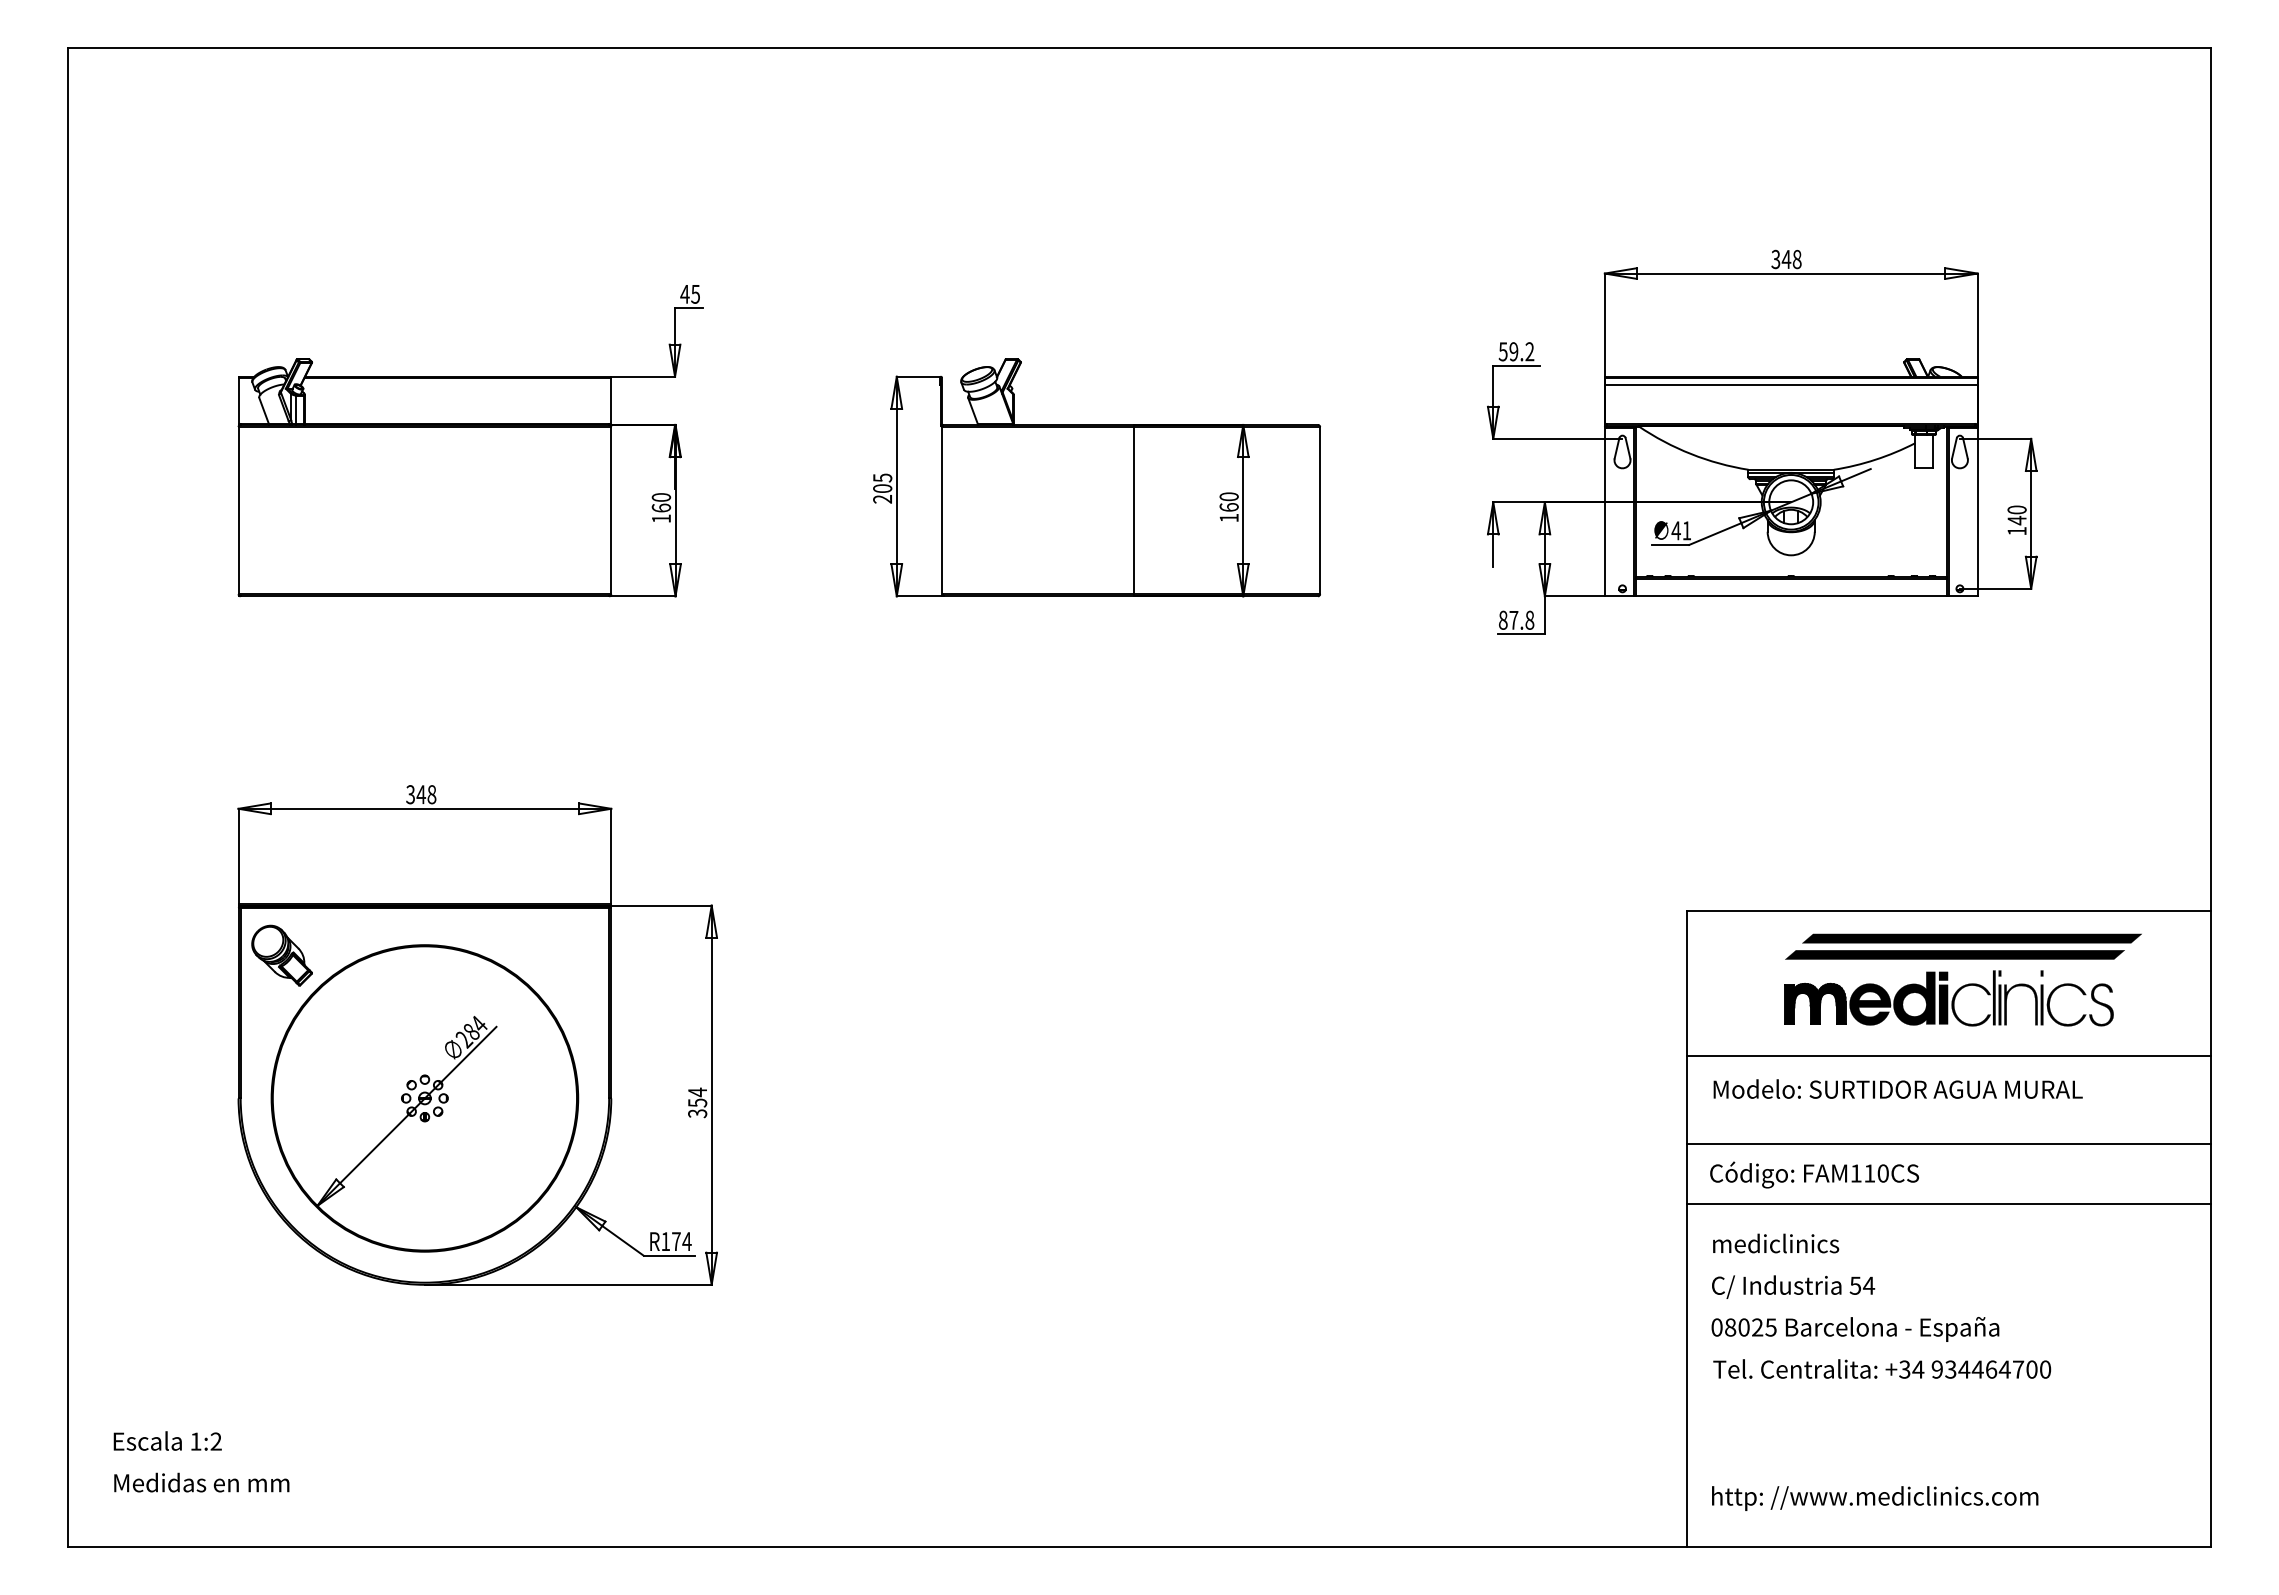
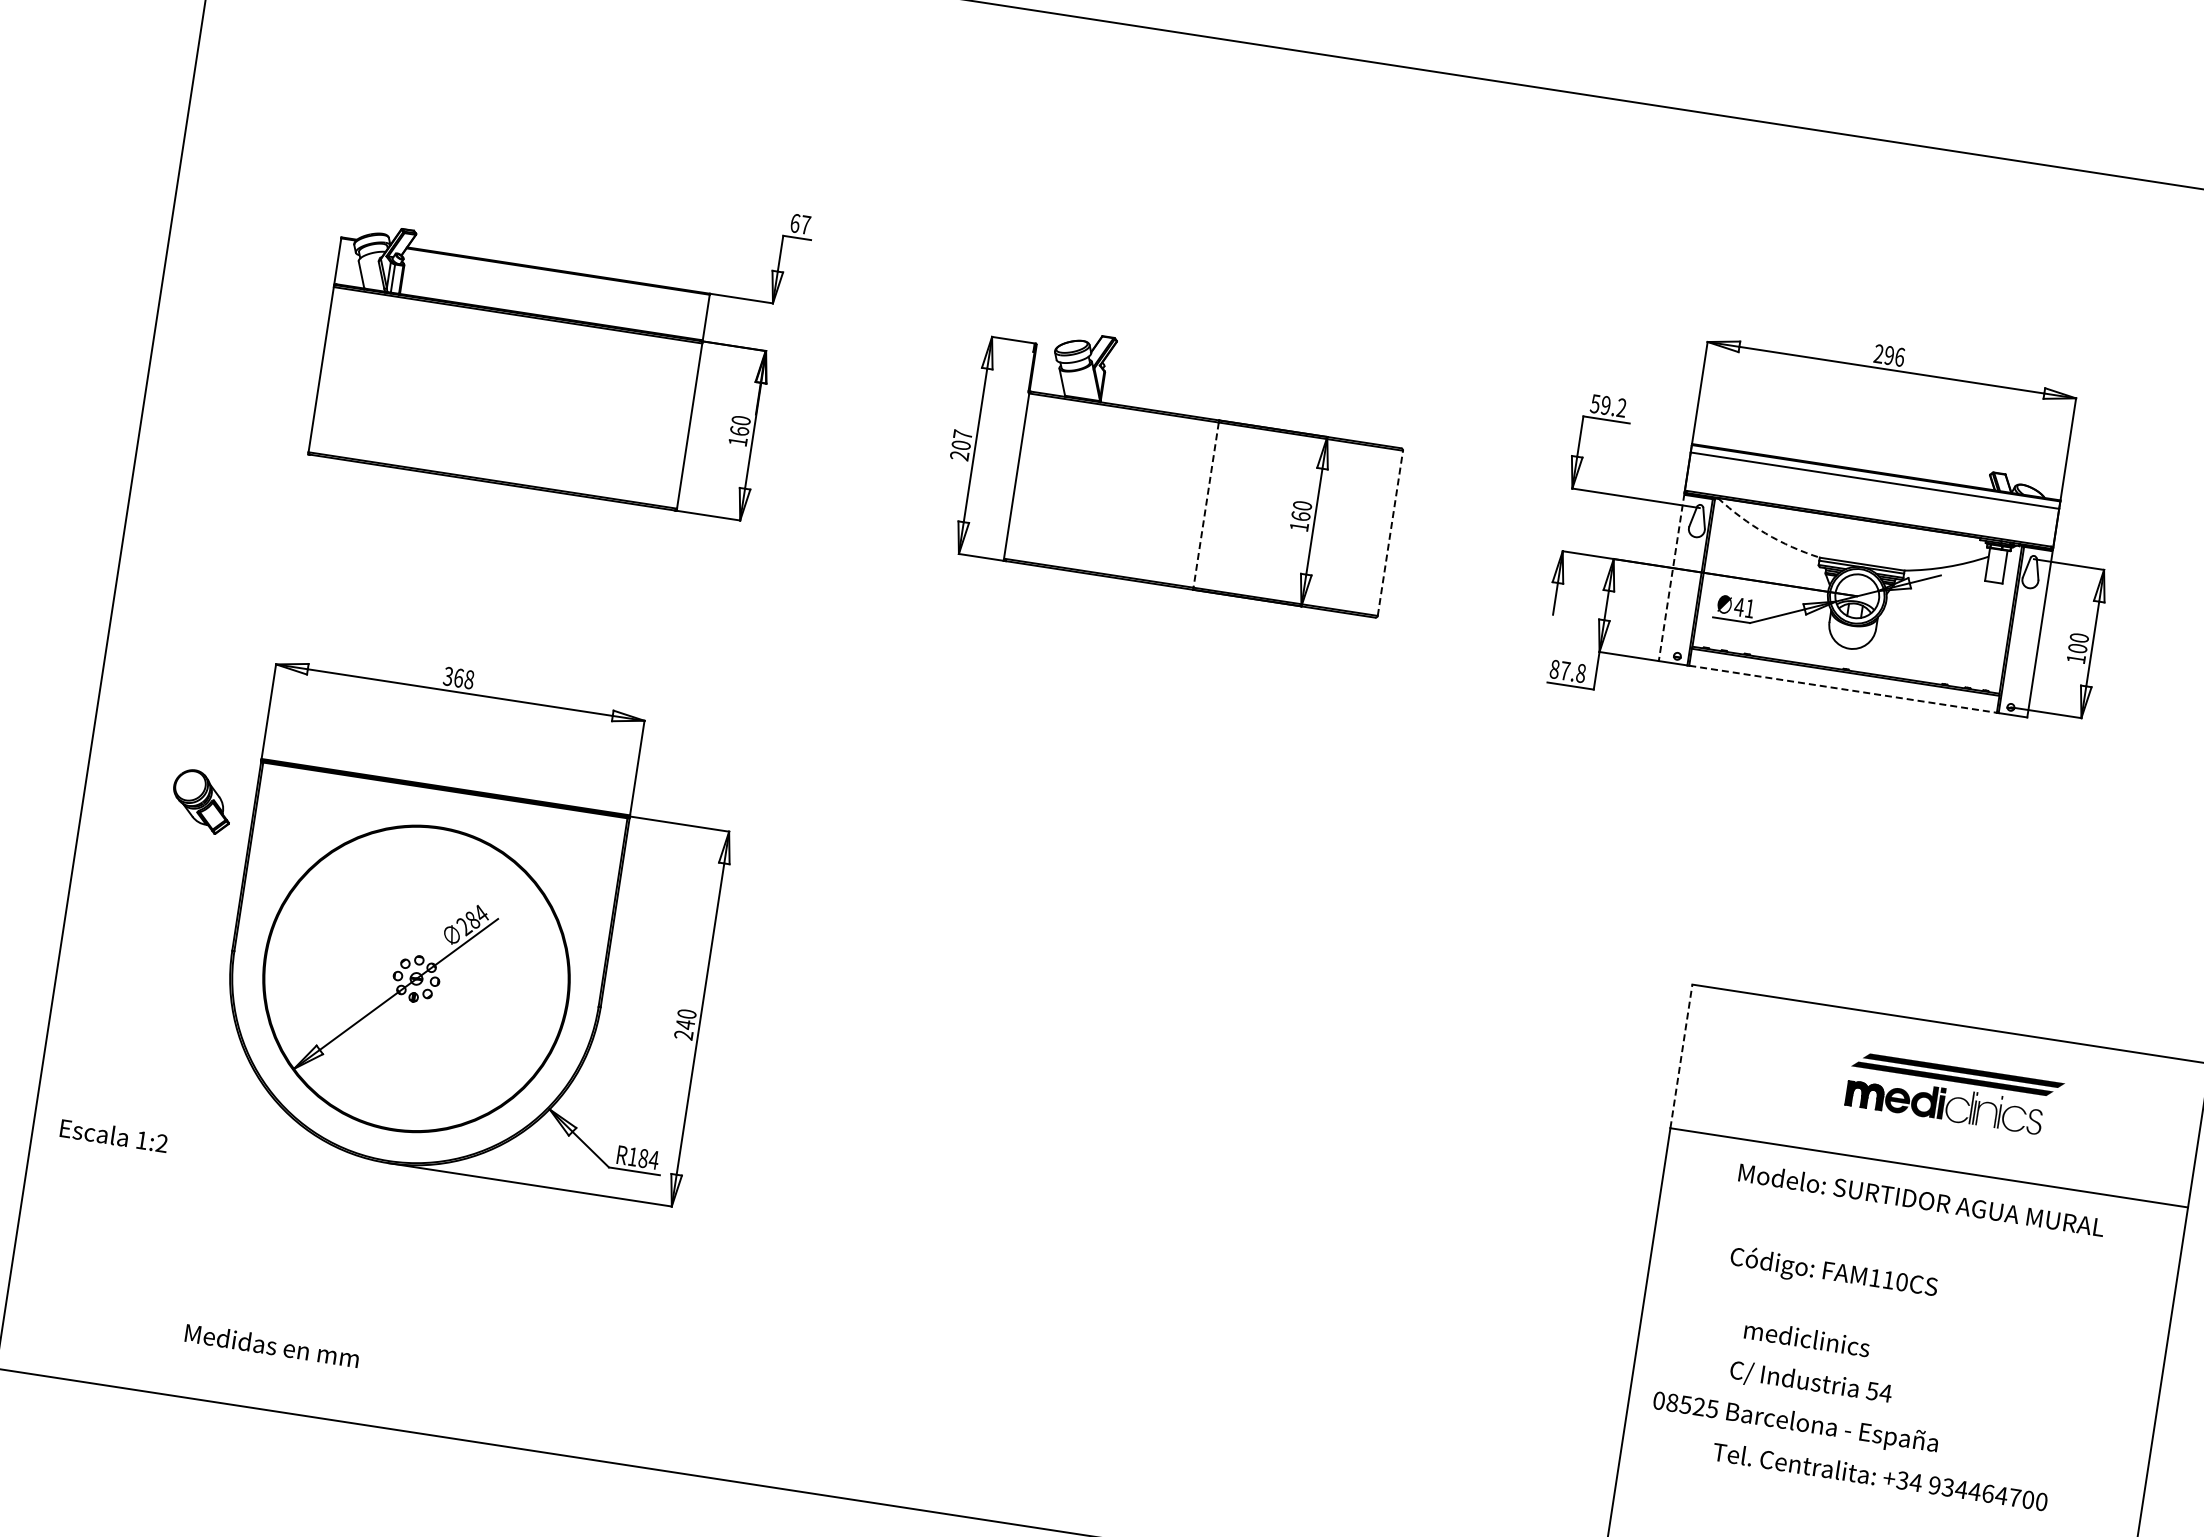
text: (1786, 259) -> (1889, 355), 348 -> 296
text: (690, 293) -> (800, 223), 45 -> 67
arc: (1691, 454) -> (1765, 533), solid -> dashed
text: (882, 477) -> (962, 434), 205 -> 207
line: (1133, 510) -> (1205, 504), solid -> dashed
line: (1320, 510) -> (1390, 533), solid -> dashed
line: (1604, 511) -> (1671, 577), solid -> dashed
text: (2016, 520) -> (2077, 648), 140 -> 100
line: (1791, 596) -> (1843, 689), solid -> dashed
text: (420, 794) -> (458, 677), 348 -> 368
part: (281, 955) -> (201, 801), moved
part: (1962, 979) -> (1954, 1093), size x0.6
line: (1686, 983) -> (1680, 1056), solid -> dashed
text: (1897, 1088) -> (1921, 1199), moved
text: (697, 1102) -> (685, 1024), 354 -> 240
line: (1948, 1143) -> (1915, 1253), removed
text: (1814, 1174) -> (1833, 1272), moved
line: (1948, 1203) -> (1906, 1313), removed
text: (676, 1241) -> (643, 1158), R174 -> R184
text: (1776, 1243) -> (1807, 1338), moved
text: (1793, 1286) -> (1811, 1382), moved
text: (1743, 1327) -> (1685, 1404), 08025 -> 08525
text: (1882, 1368) -> (1880, 1476), moved
text: (167, 1440) -> (114, 1135), moved
text: (201, 1482) -> (272, 1345), moved

